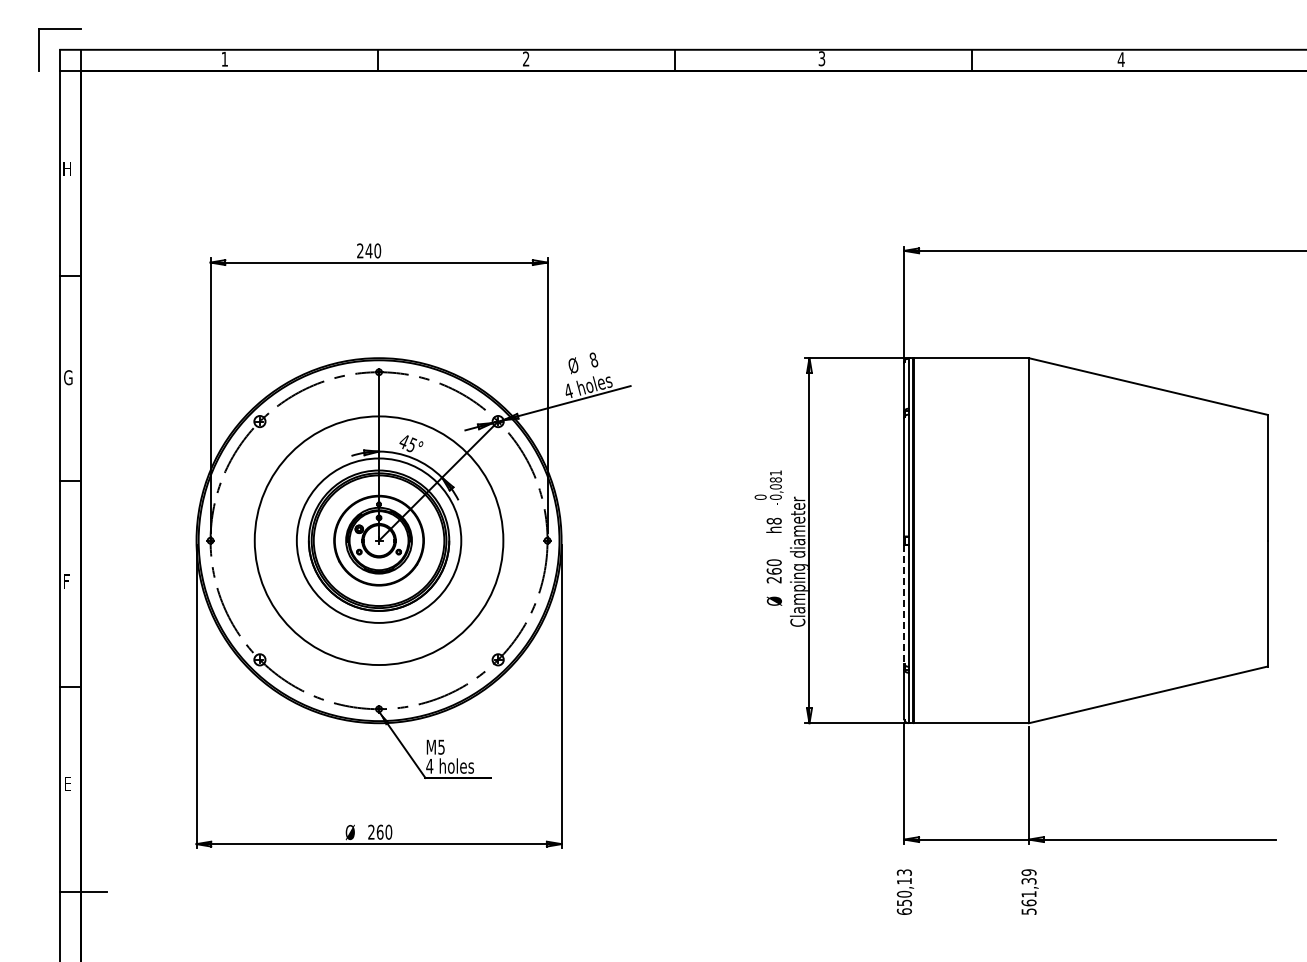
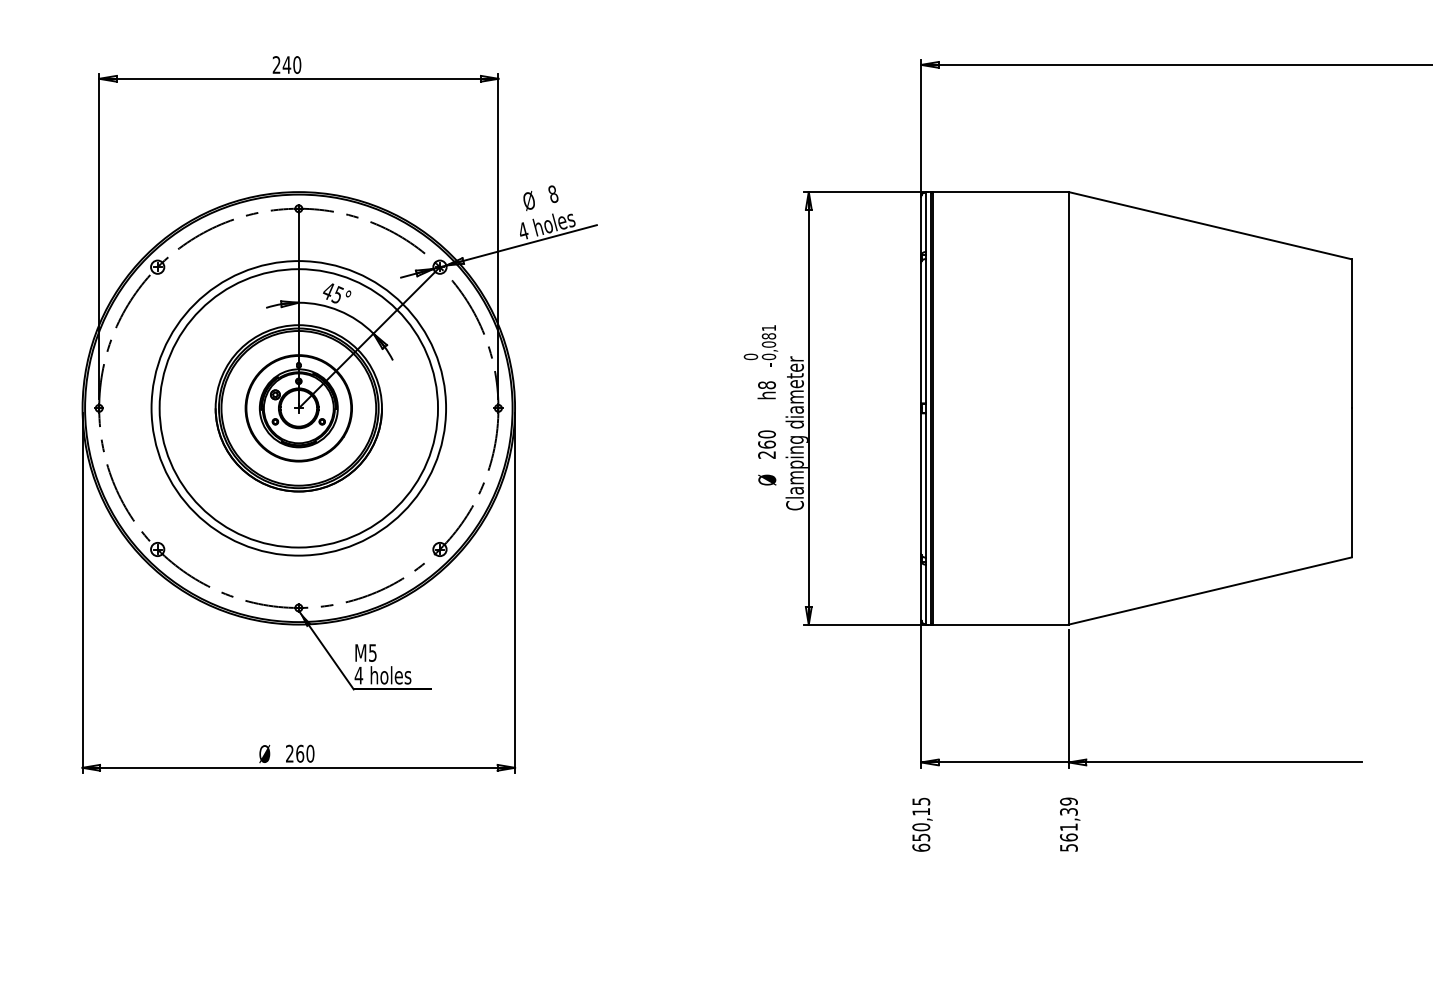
circle: (378, 540) -> (298, 408), size x1.43
line: (904, 604) -> (921, 483), dashed -> solid
text: (903, 872) -> (920, 801), 650,13 -> 650,15

